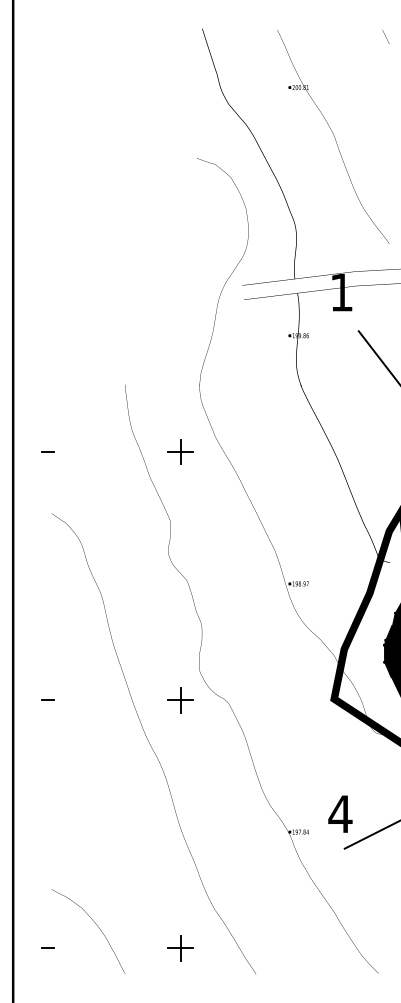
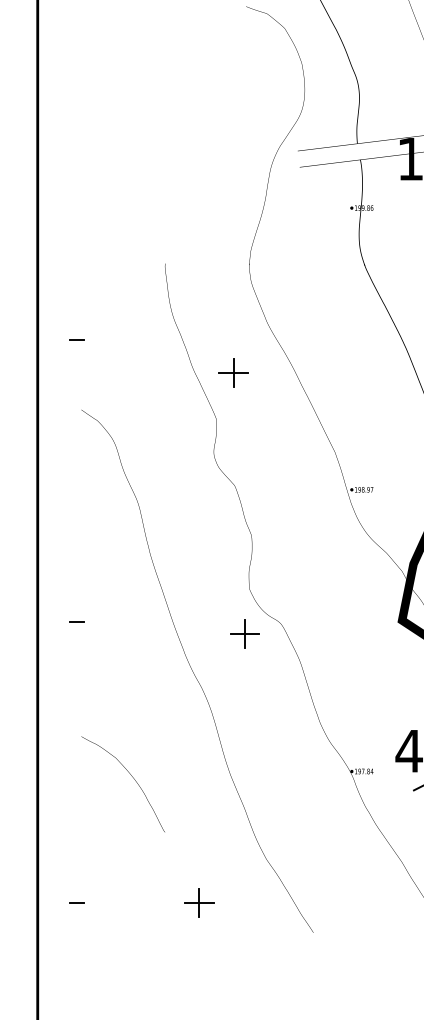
part: (180, 451) -> (233, 372), moved
part: (180, 700) -> (244, 634), moved
curve: (97, 926) -> (133, 778), moved
part: (180, 948) -> (199, 903), moved

